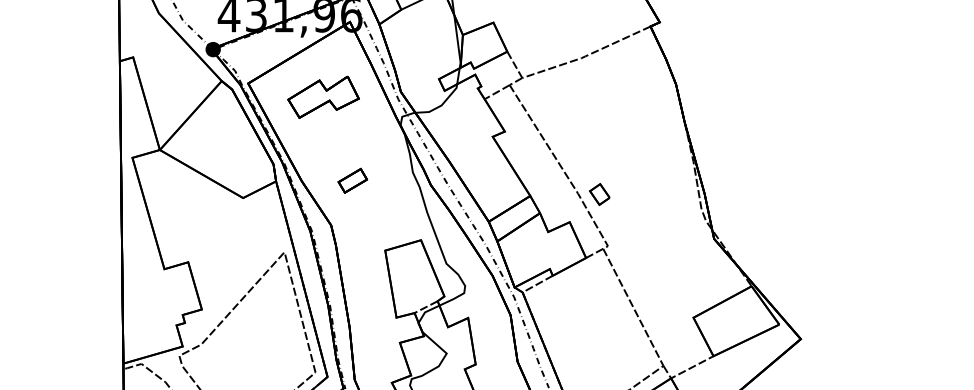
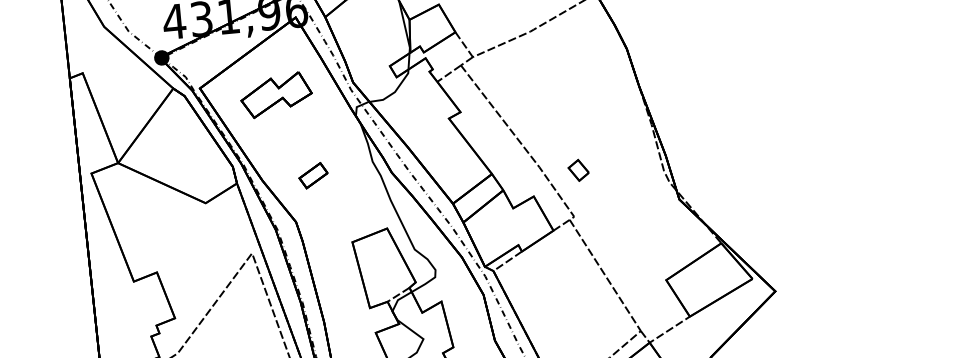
part: (599, 194) -> (578, 170), moved

